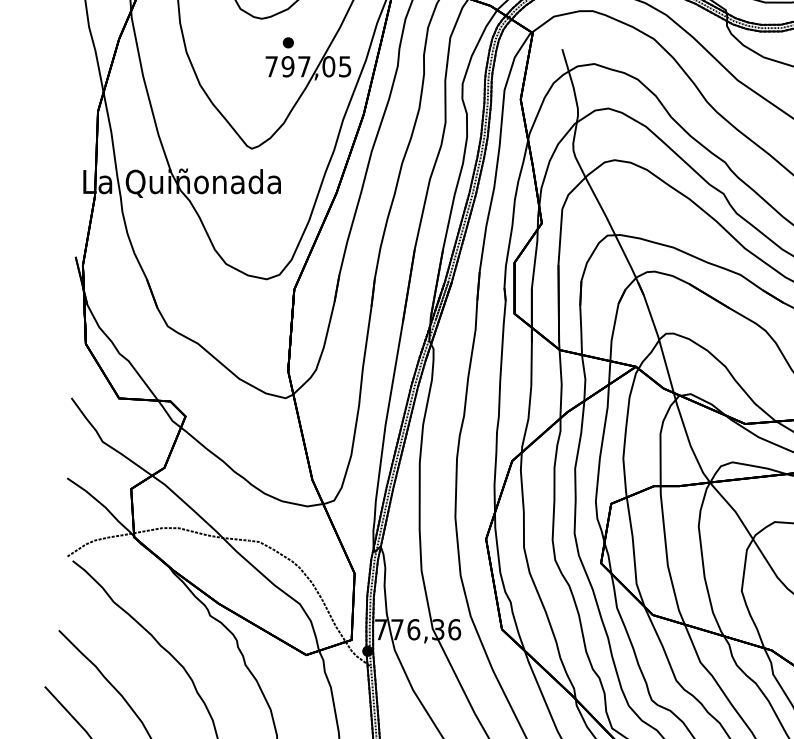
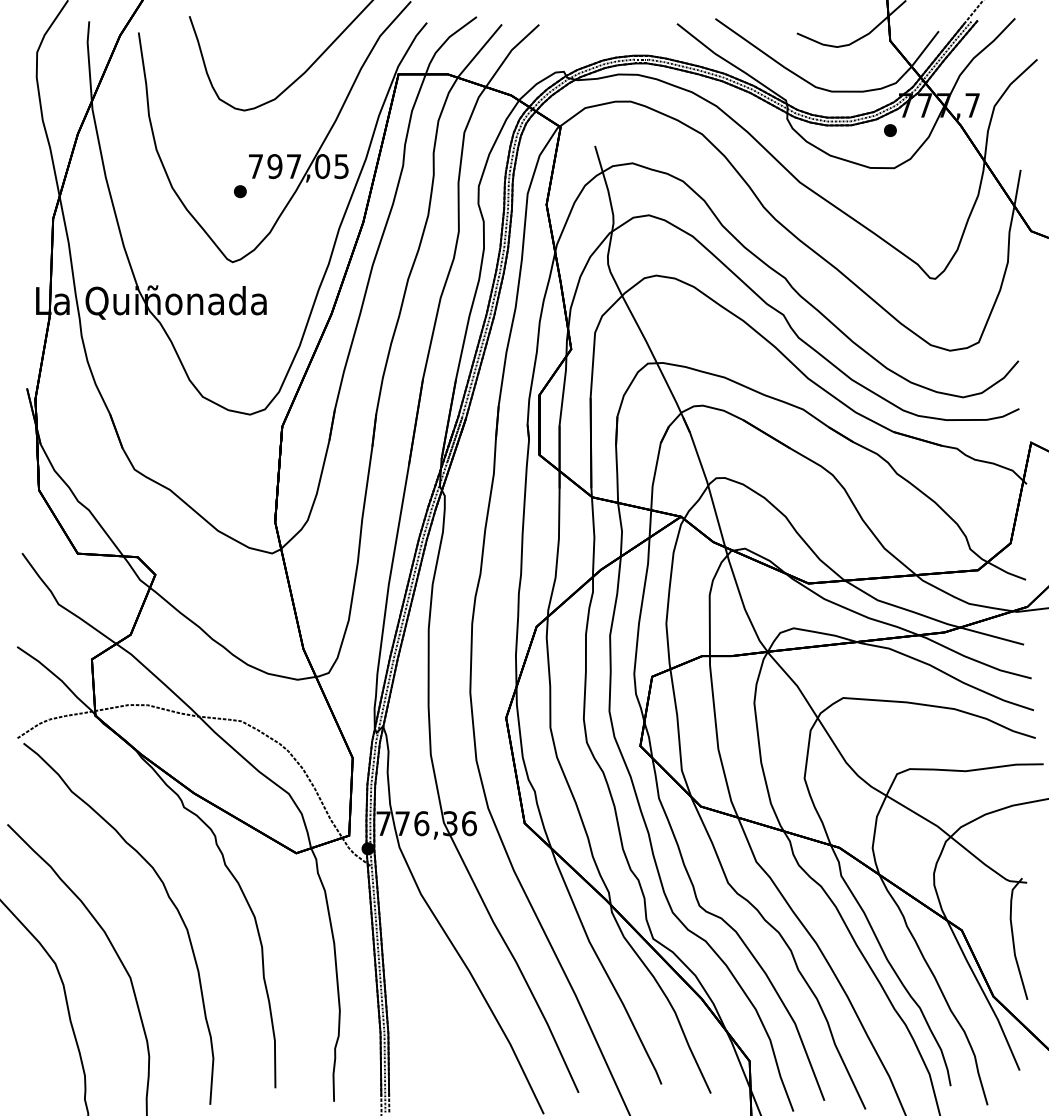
part: (288, 42) -> (240, 191), moved

